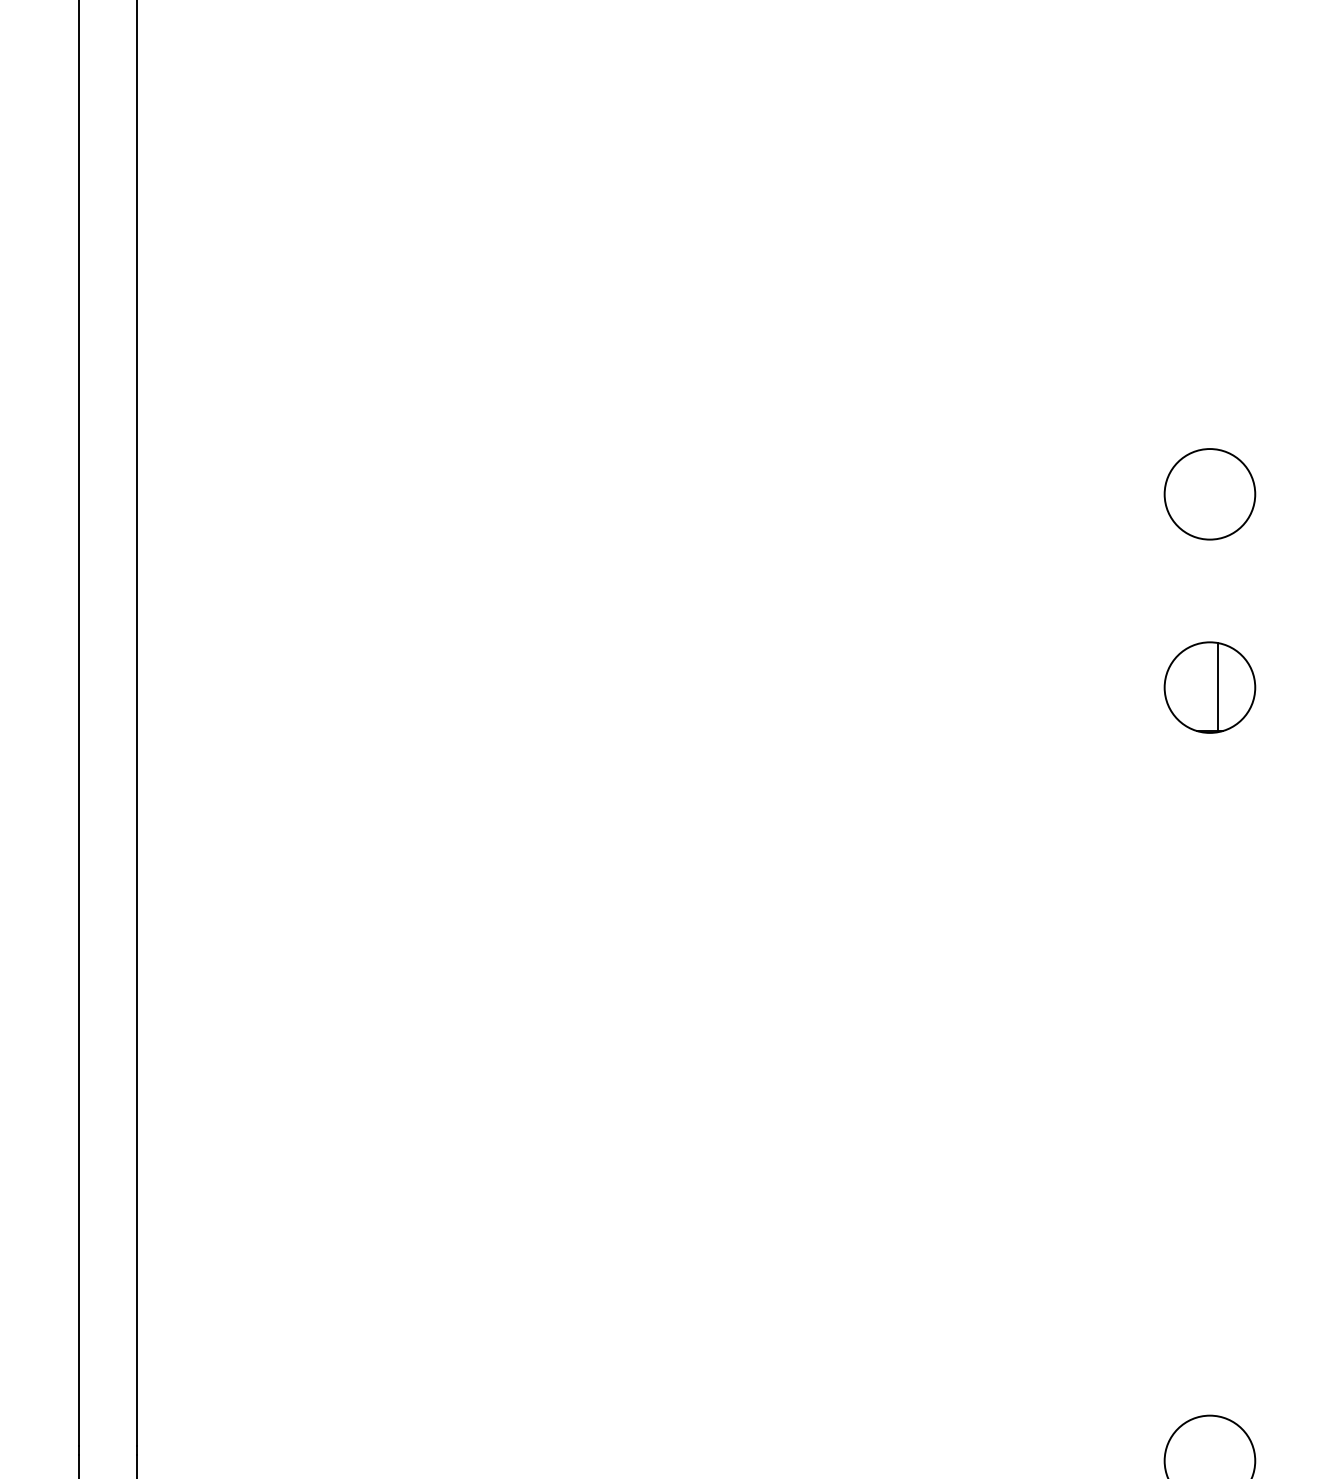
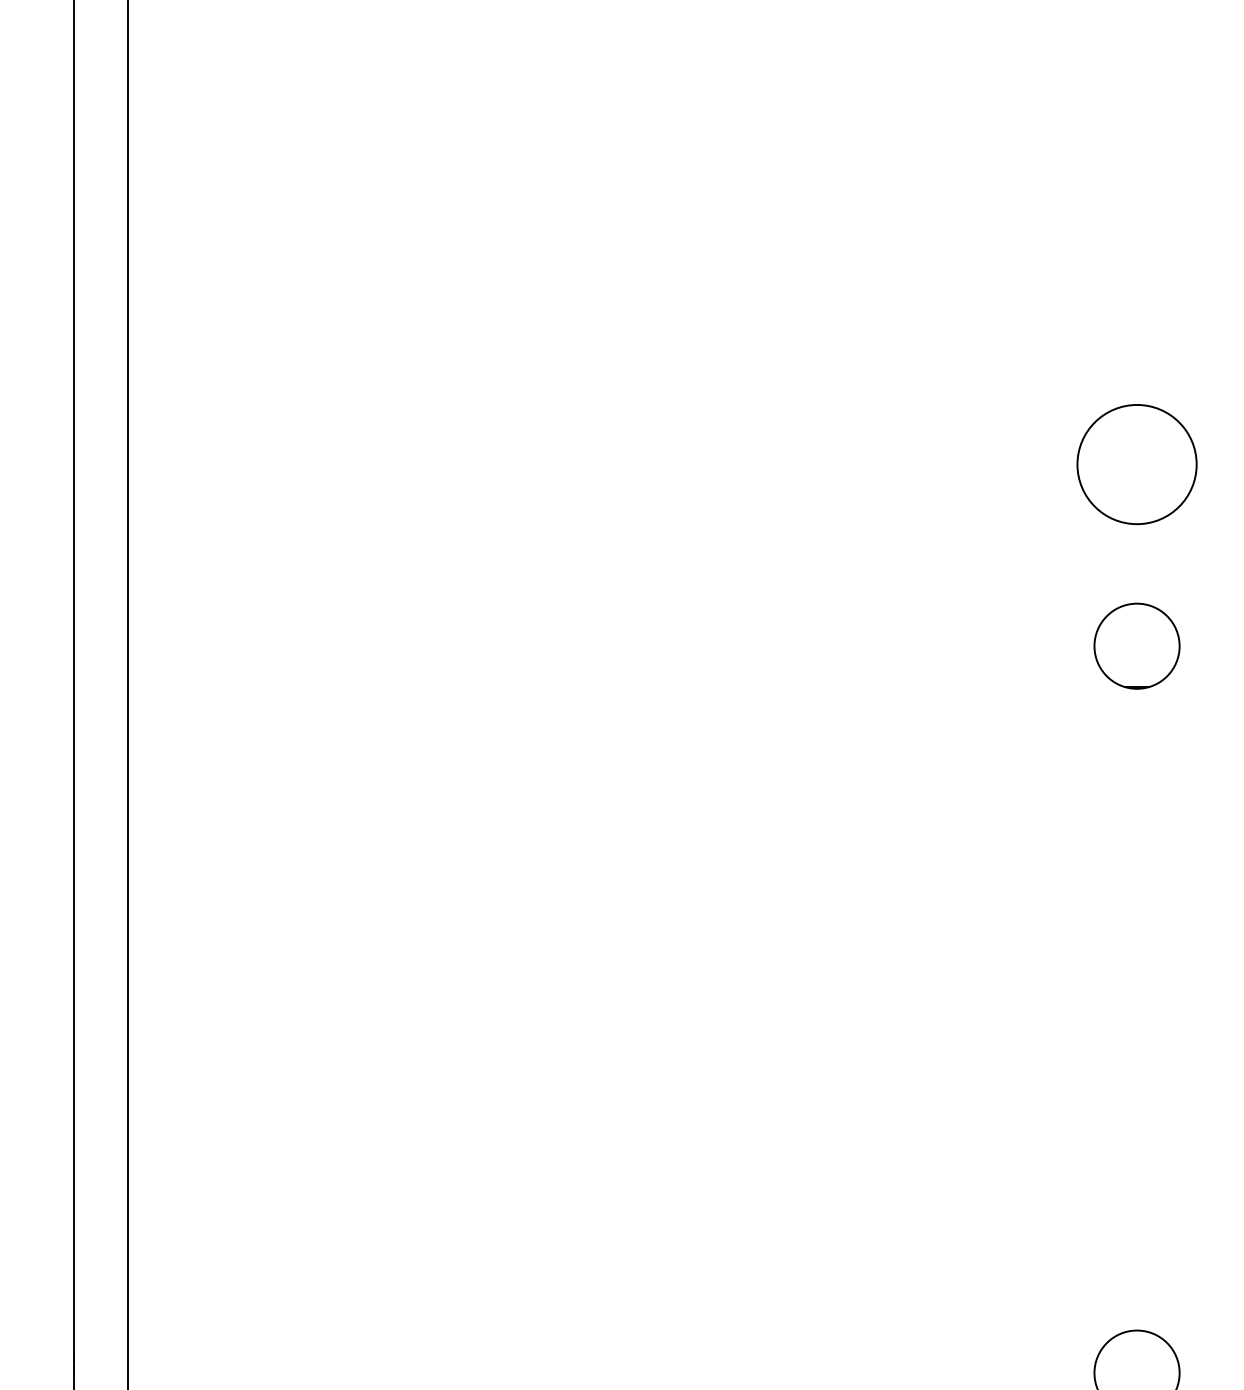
circle: (1209, 494) -> (1136, 464), size x1.4
line: (1217, 686) -> (1144, 645), removed

